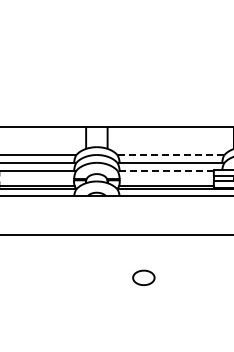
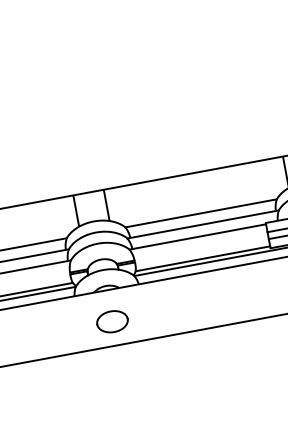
line: (170, 155) -> (200, 213), dashed -> solid
line: (165, 170) -> (197, 236), dashed -> solid
part: (143, 277) -> (111, 321), moved

